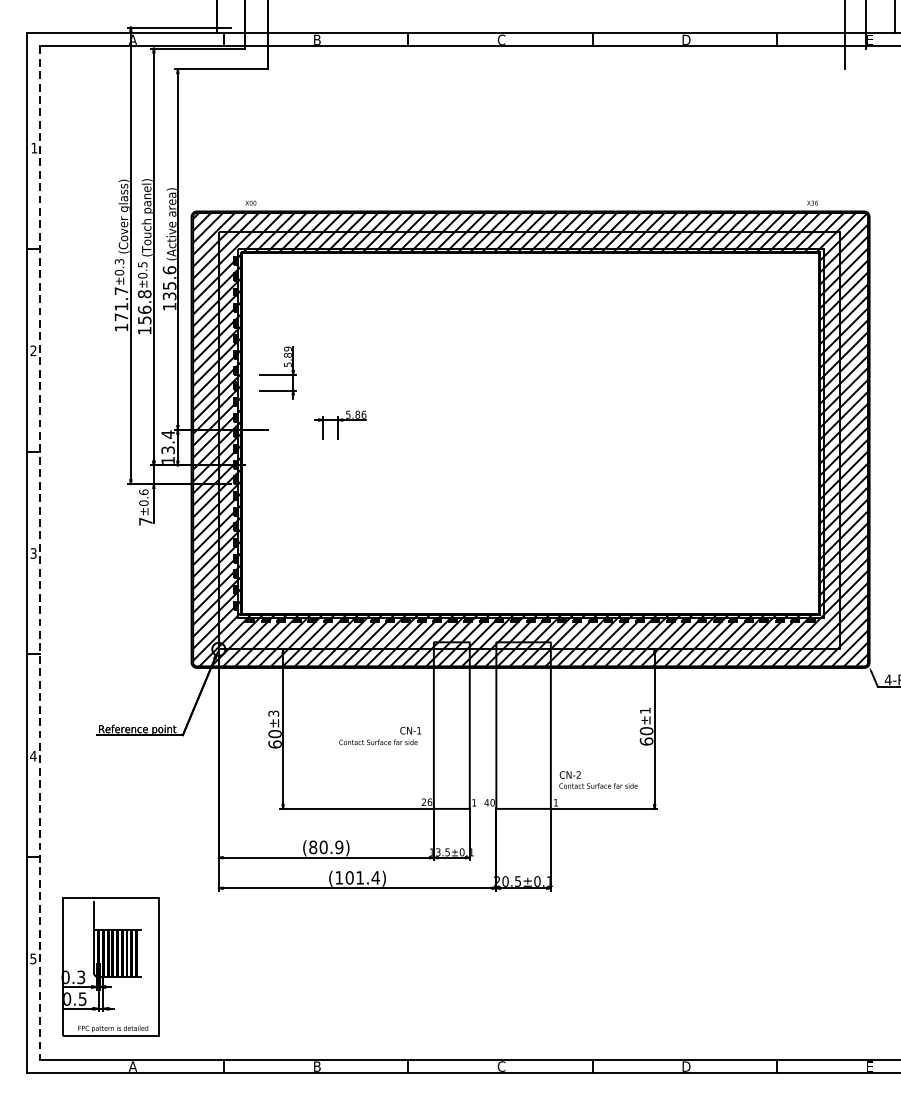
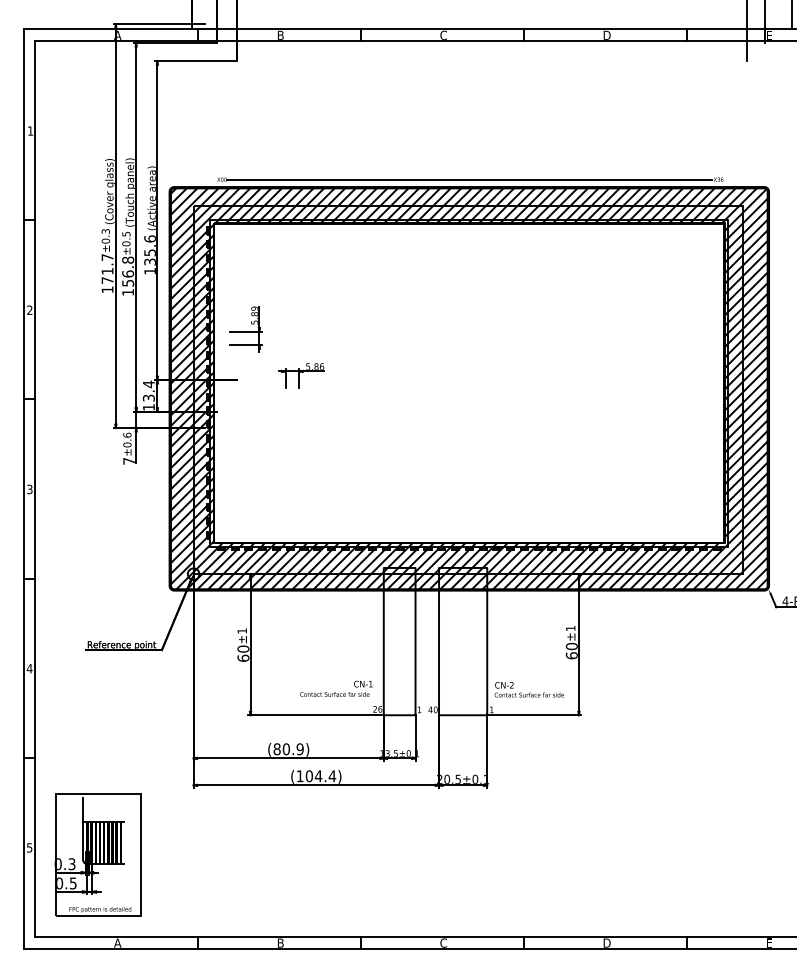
line: (530, 202) -> (469, 179), added
line: (39, 553) -> (35, 489), dashed -> solid
text: (274, 713) -> (242, 630), ±3 -> ±1
text: (380, 735) -> (336, 688), moved
text: (360, 878) -> (318, 776), (101.4) -> (104.4)

